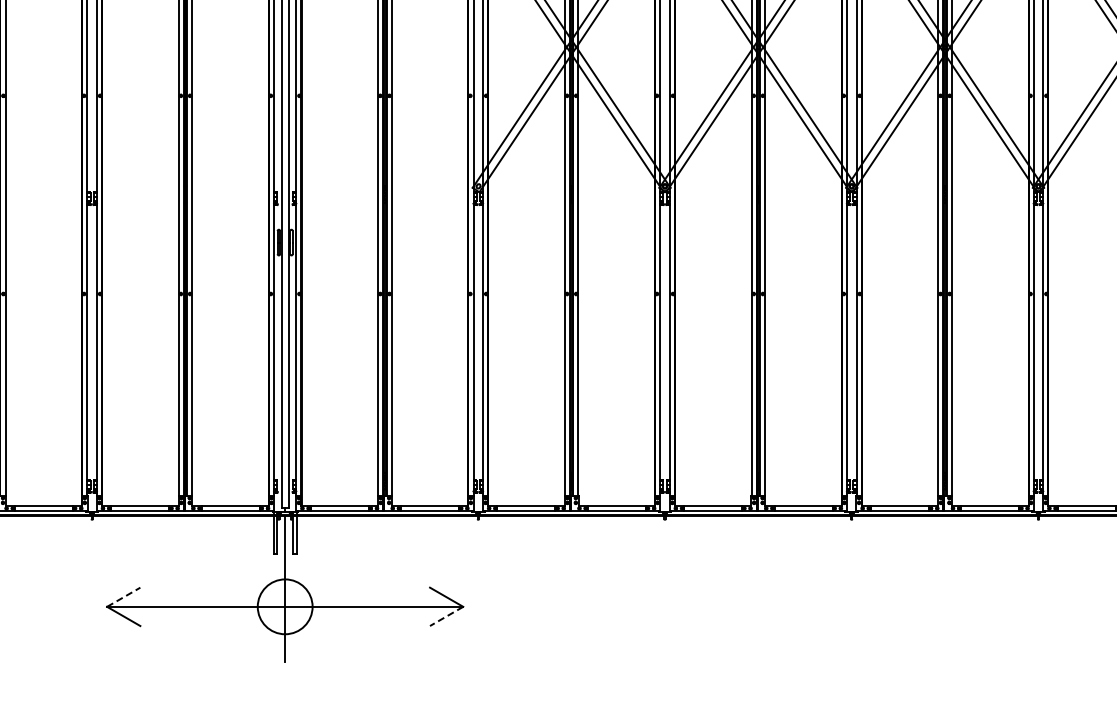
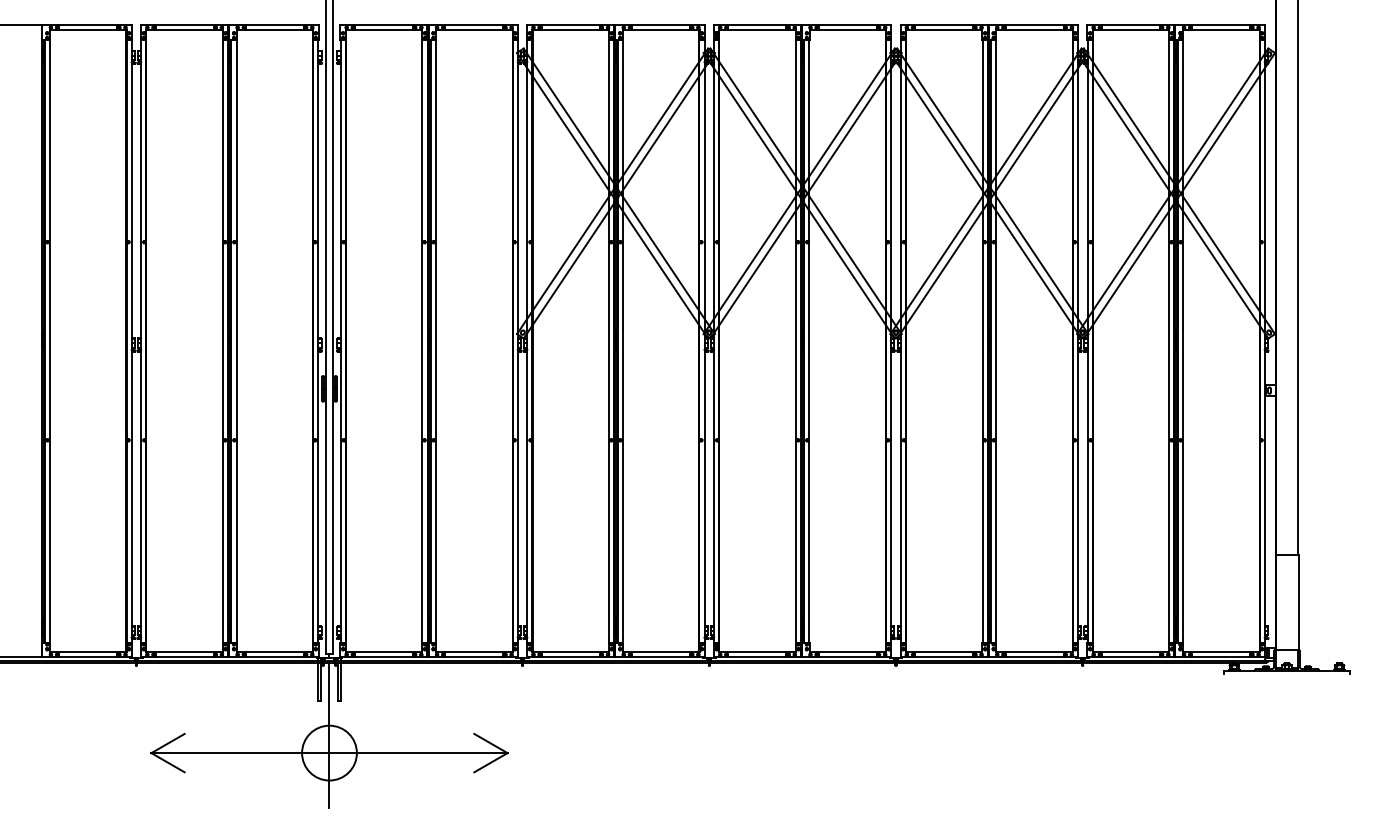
line: (124, 597) -> (168, 743), dashed -> solid
line: (446, 616) -> (490, 762), dashed -> solid

